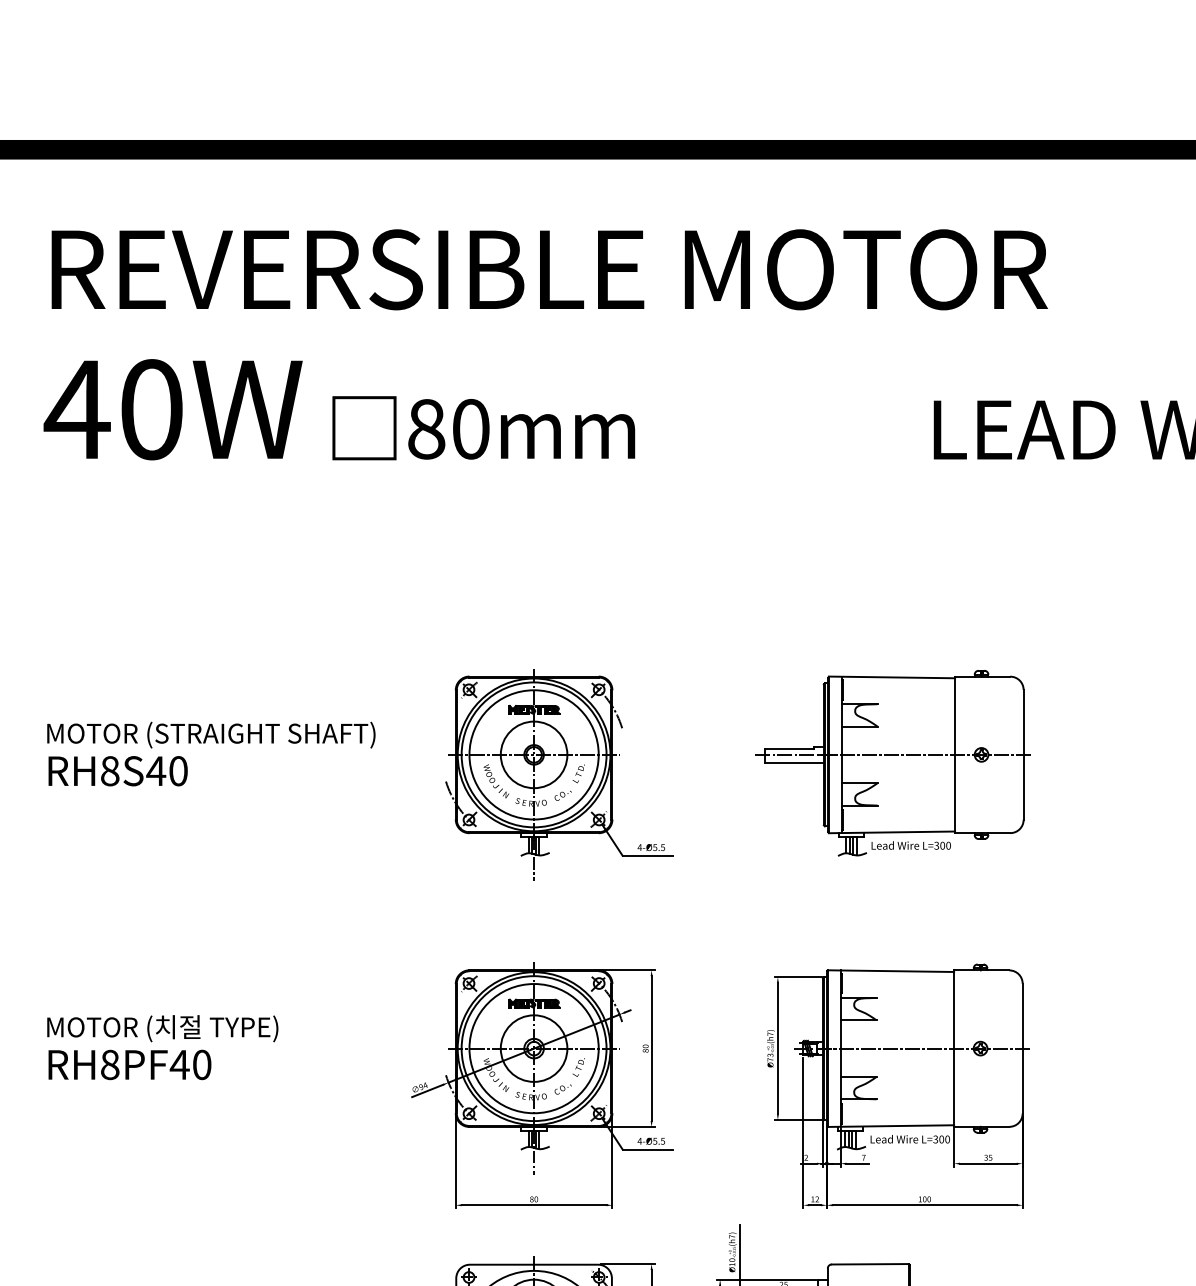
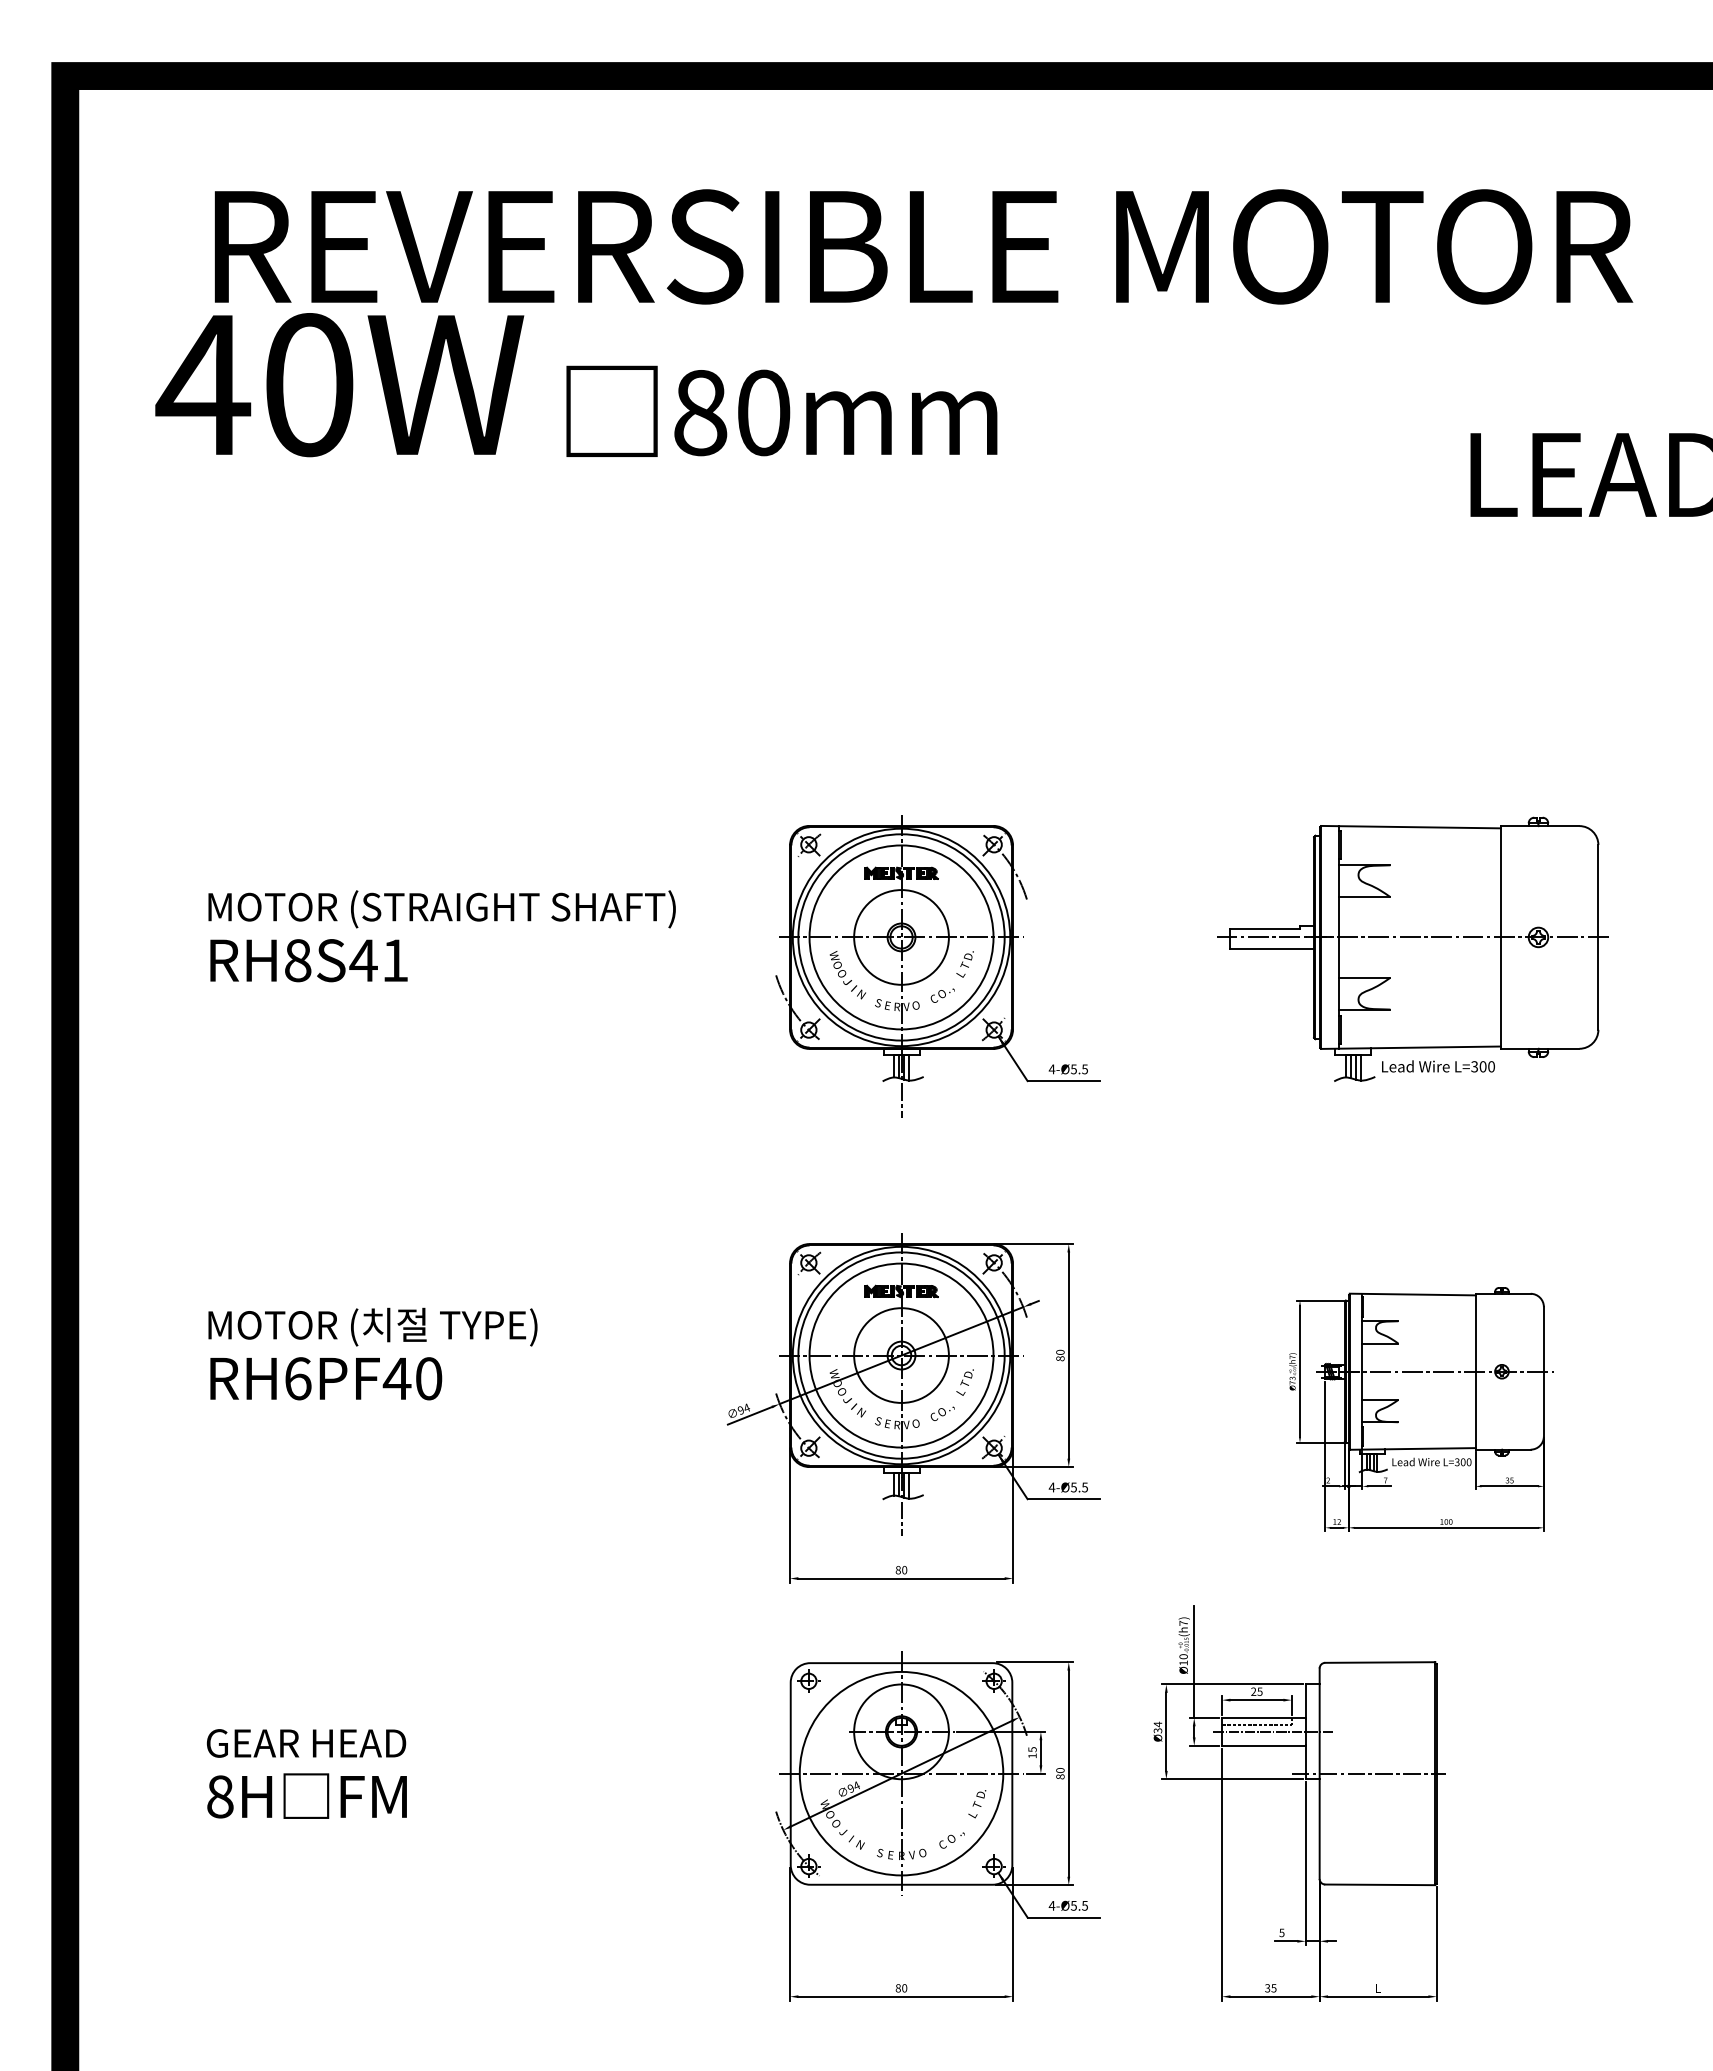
text: (339, 410) -> (576, 385), moved
text: (178, 771) -> (395, 960), RH8S40 -> RH8S41
text: (110, 1064) -> (298, 1378), RH8PF40 -> RH6PF40
part: (897, 1086) -> (1419, 1409), size x0.7

